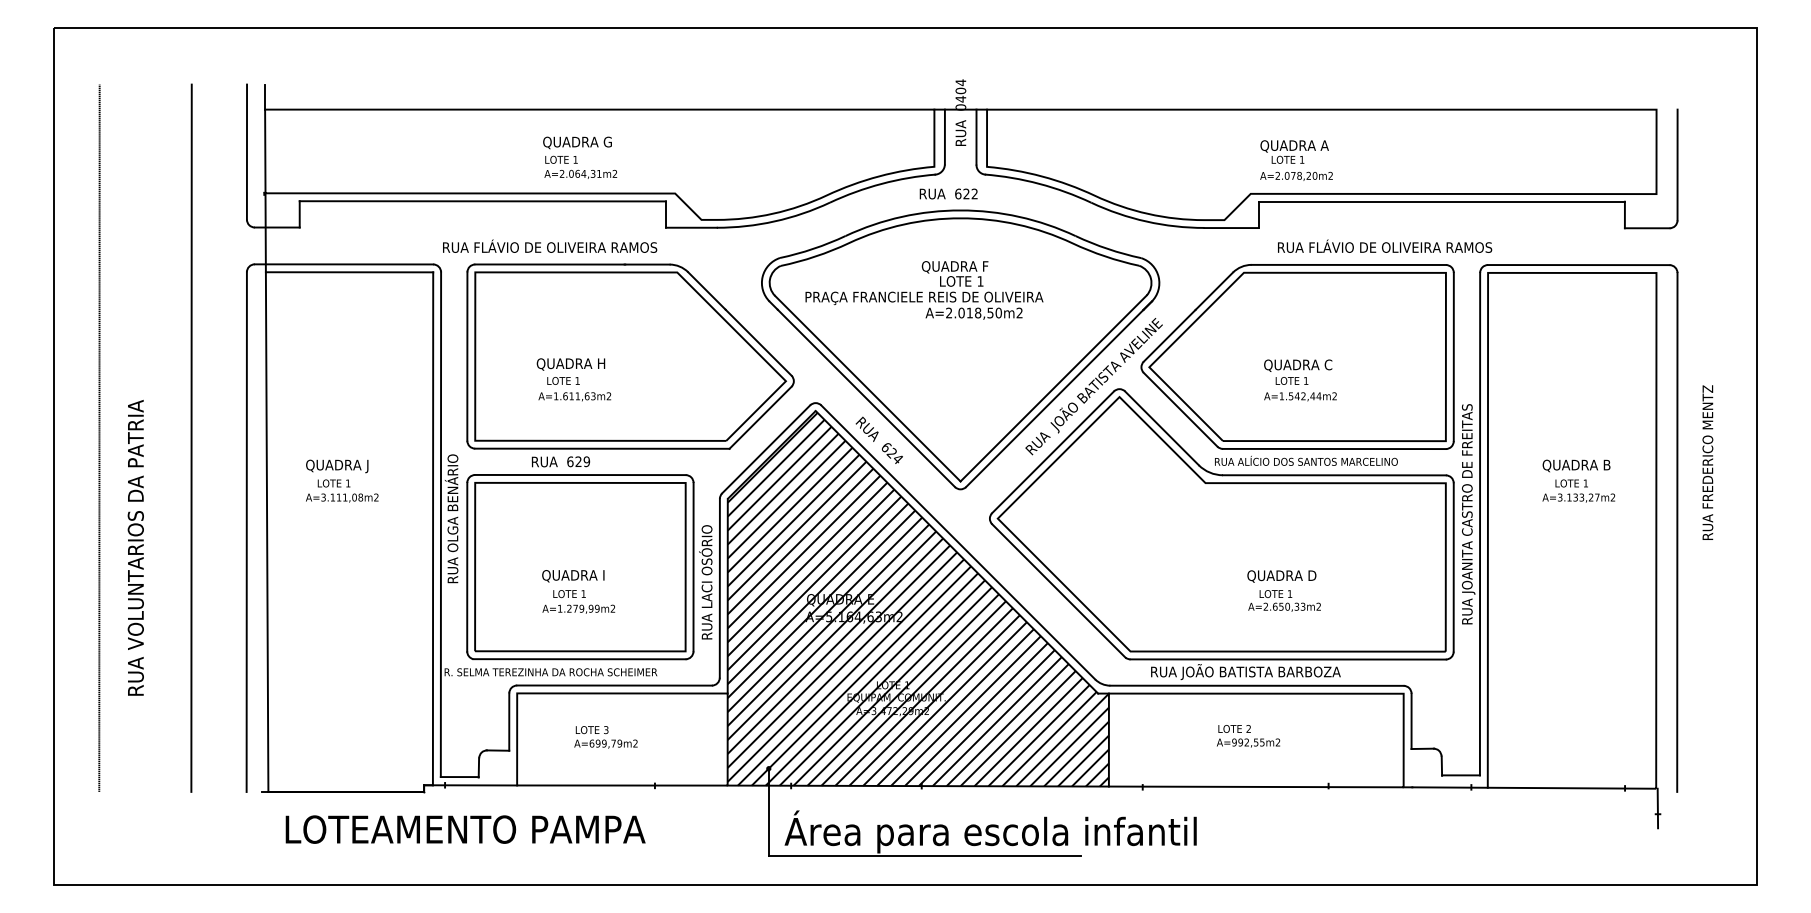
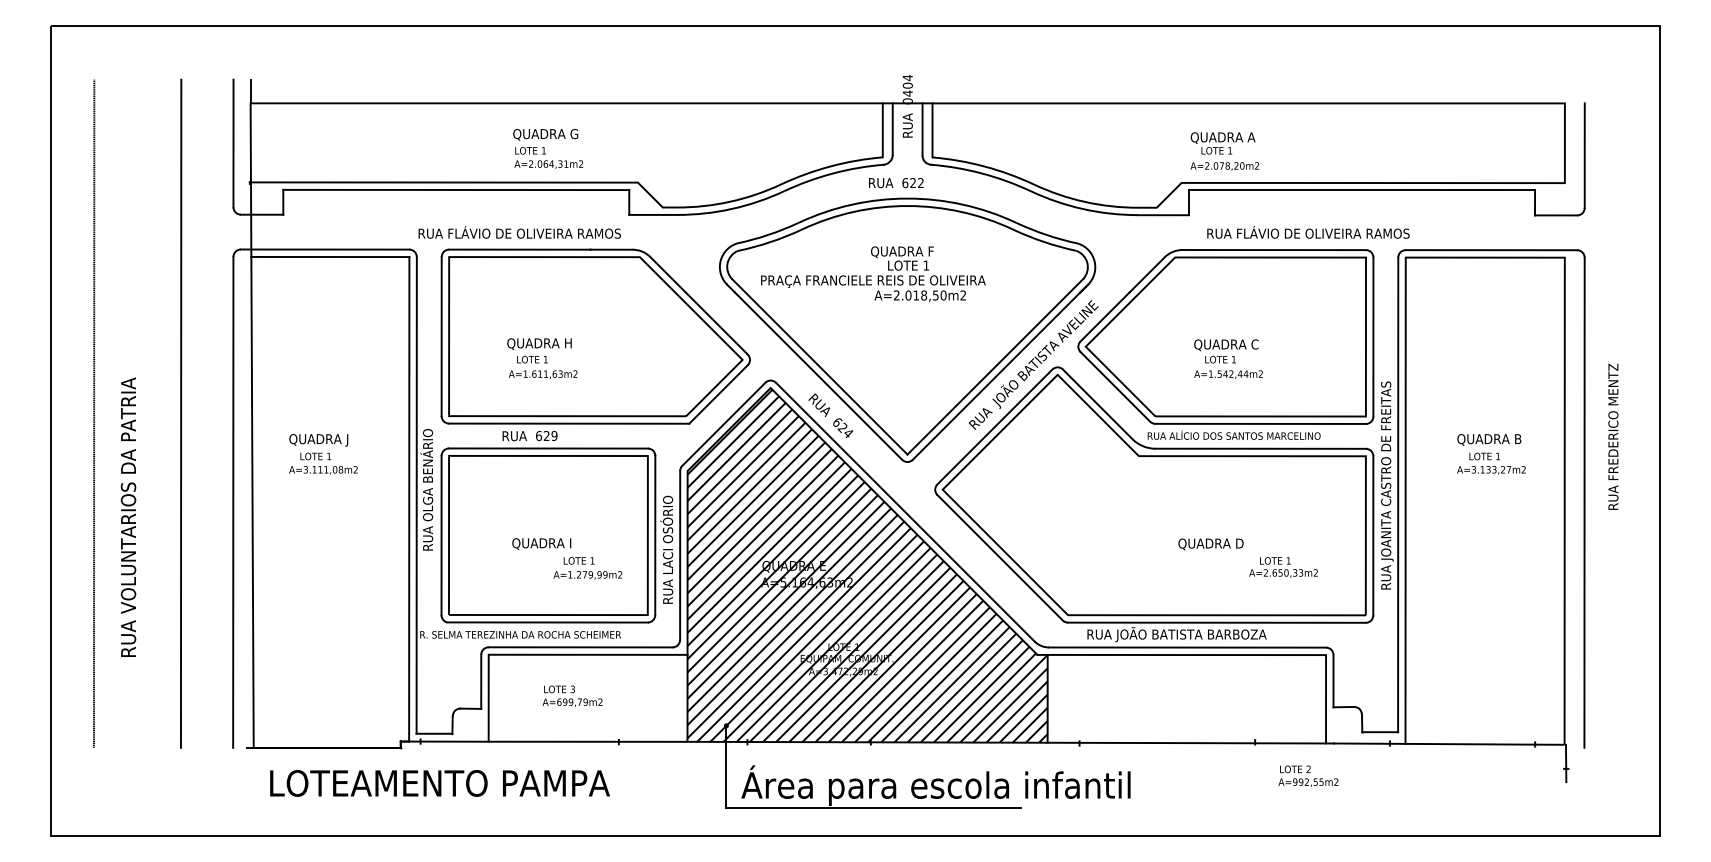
text: (1284, 601) -> (1283, 567), moved
text: (578, 602) -> (587, 568), moved
text: (1248, 735) -> (1308, 775), moved

